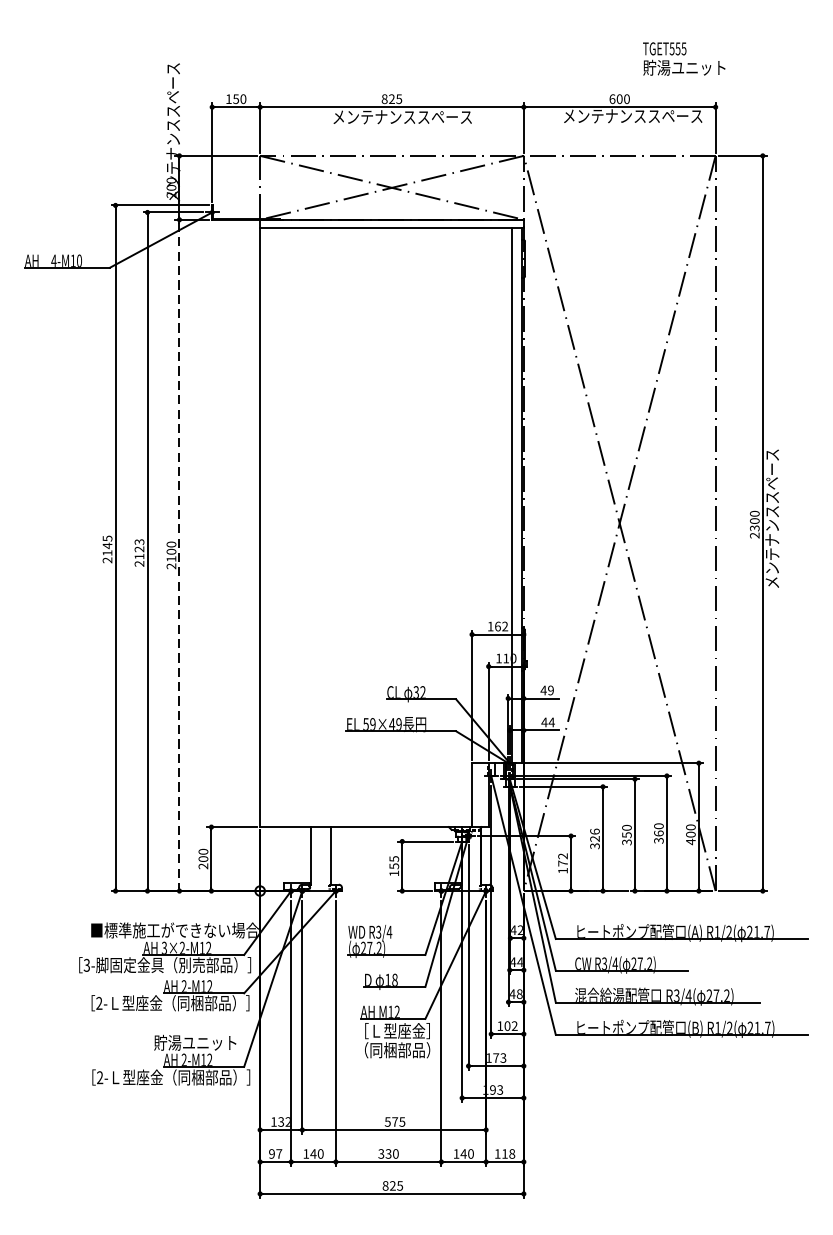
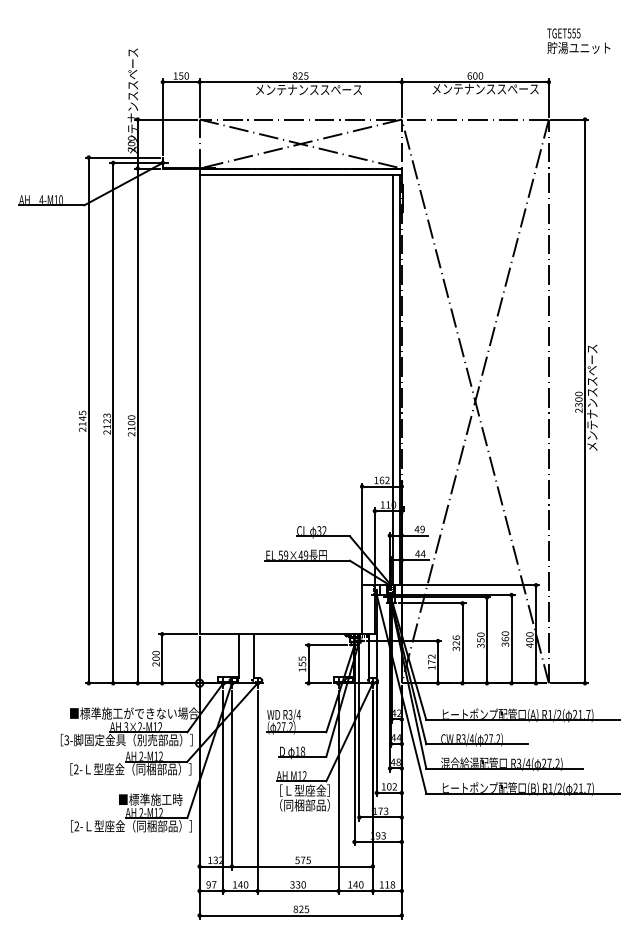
text: (683, 59) -> (578, 41), moved
line: (179, 554) -> (137, 425), dashed -> solid
text: (196, 1042) -> (150, 799), 貯湯ユニット -> ■標準施工時

